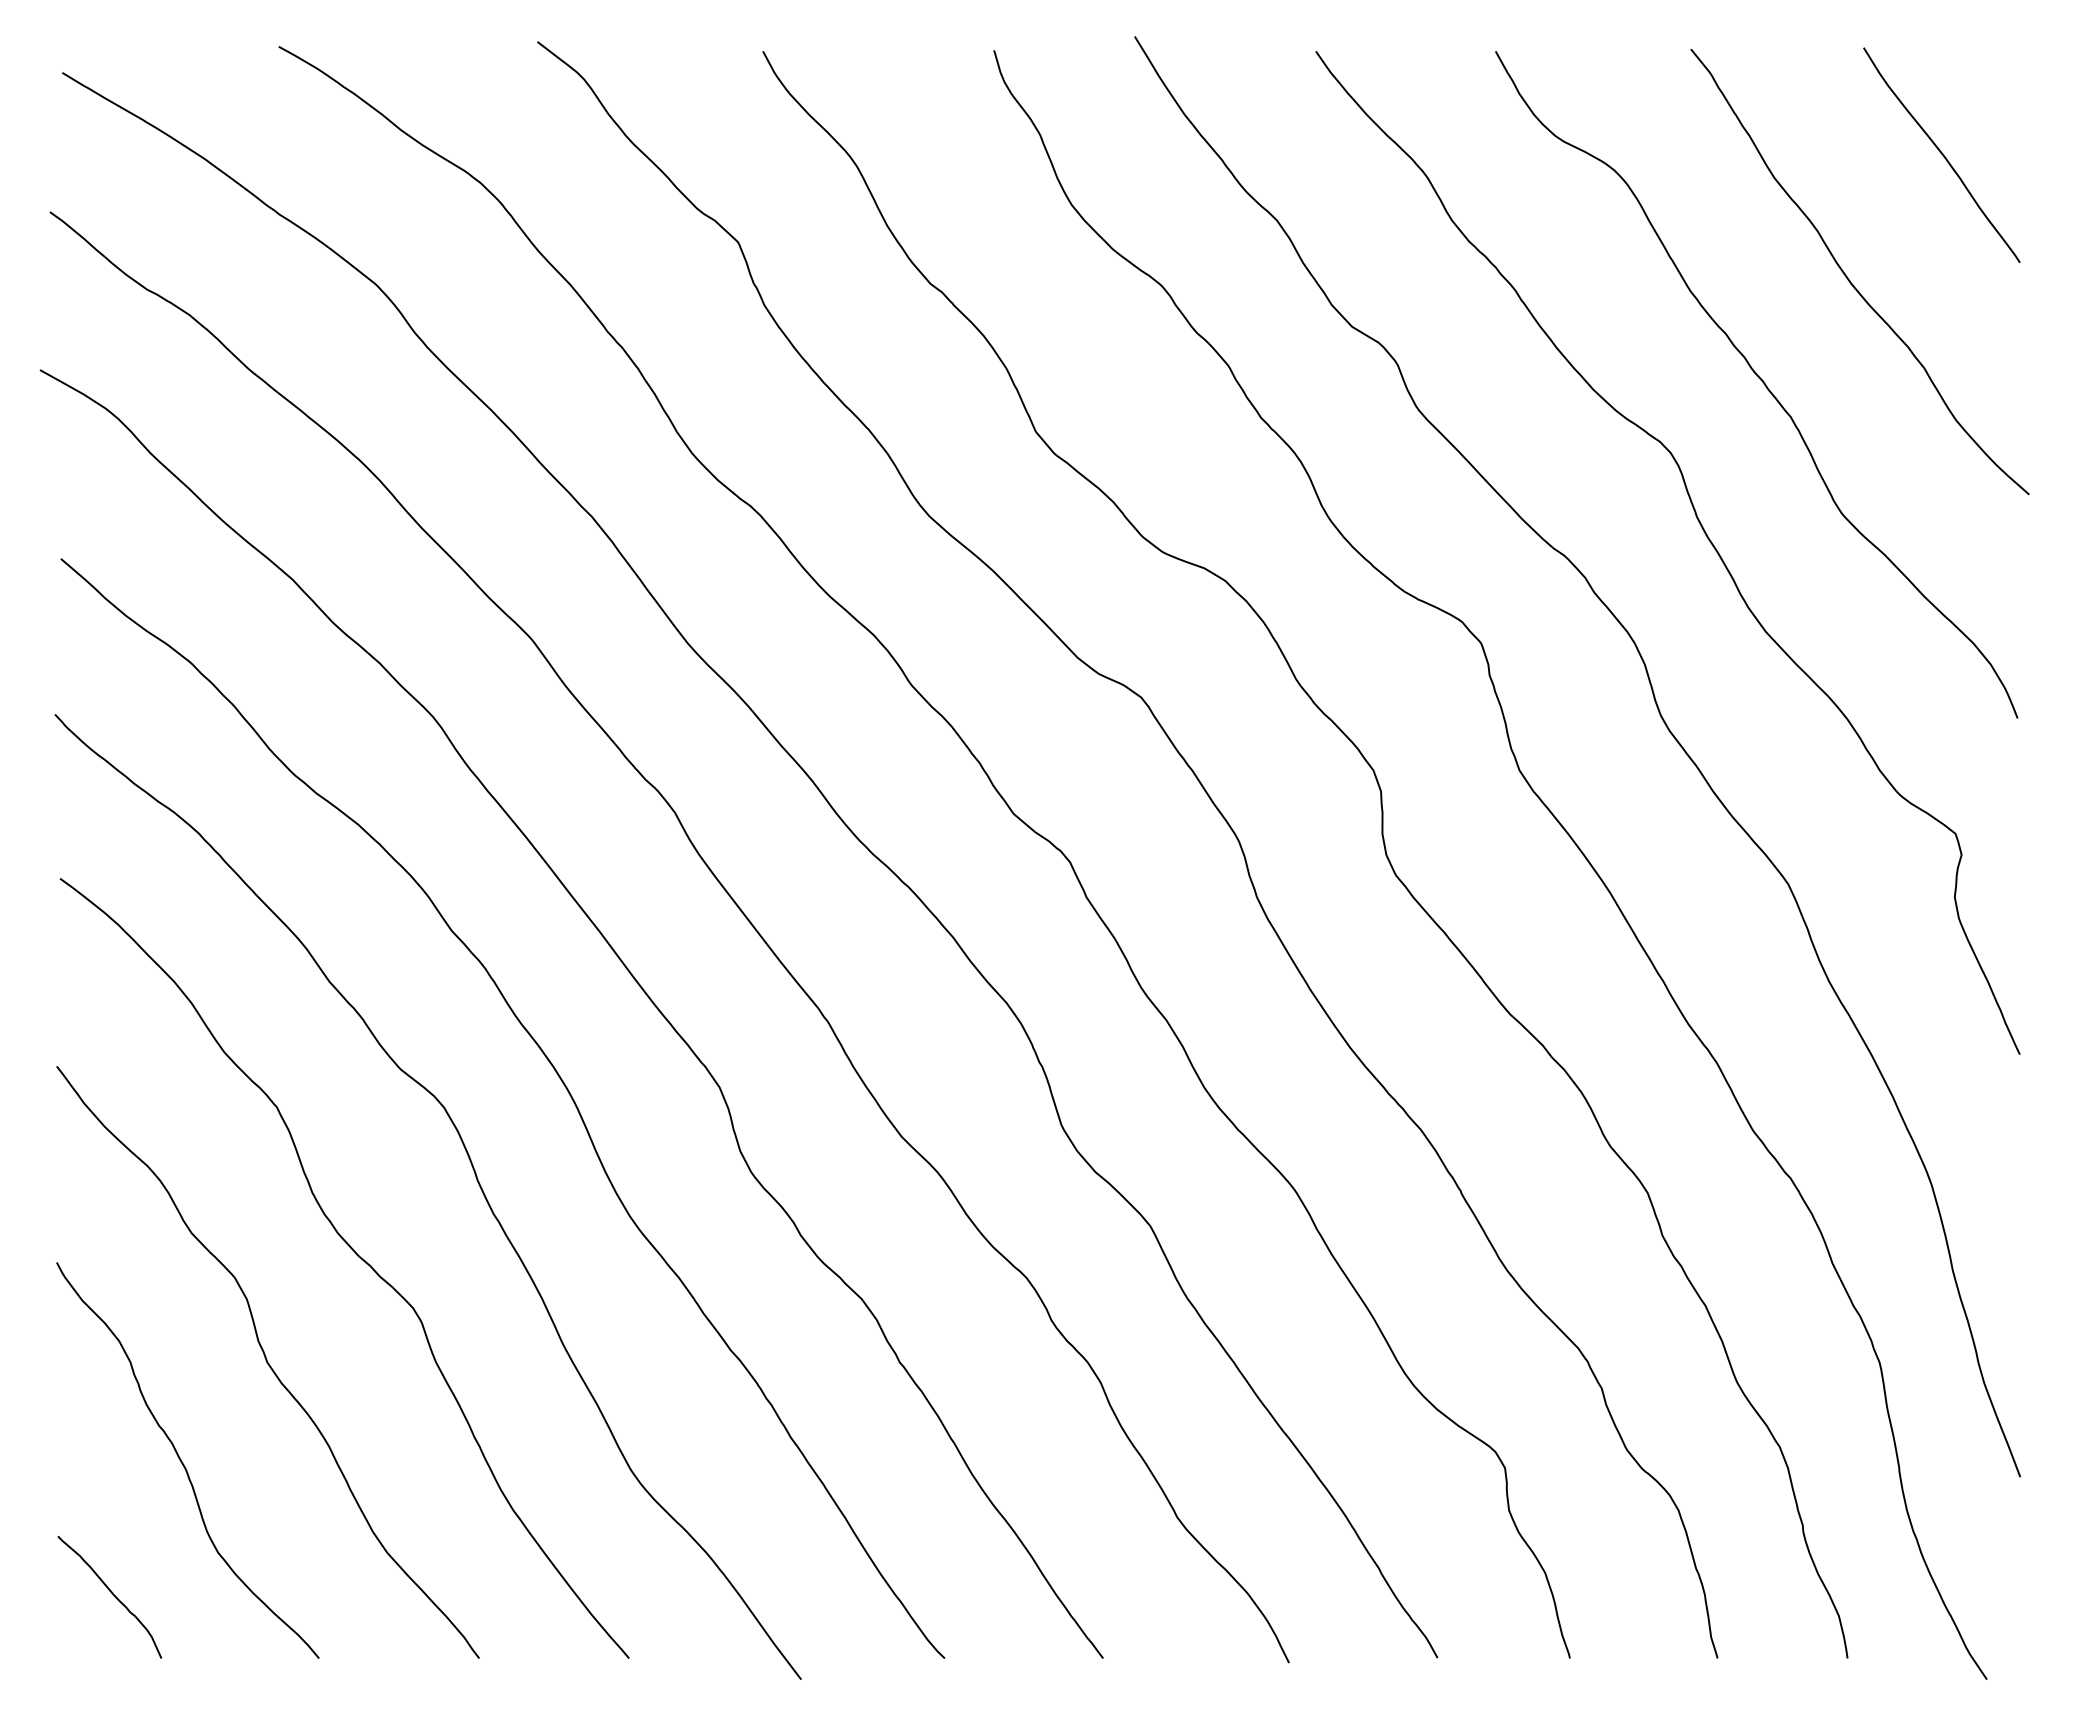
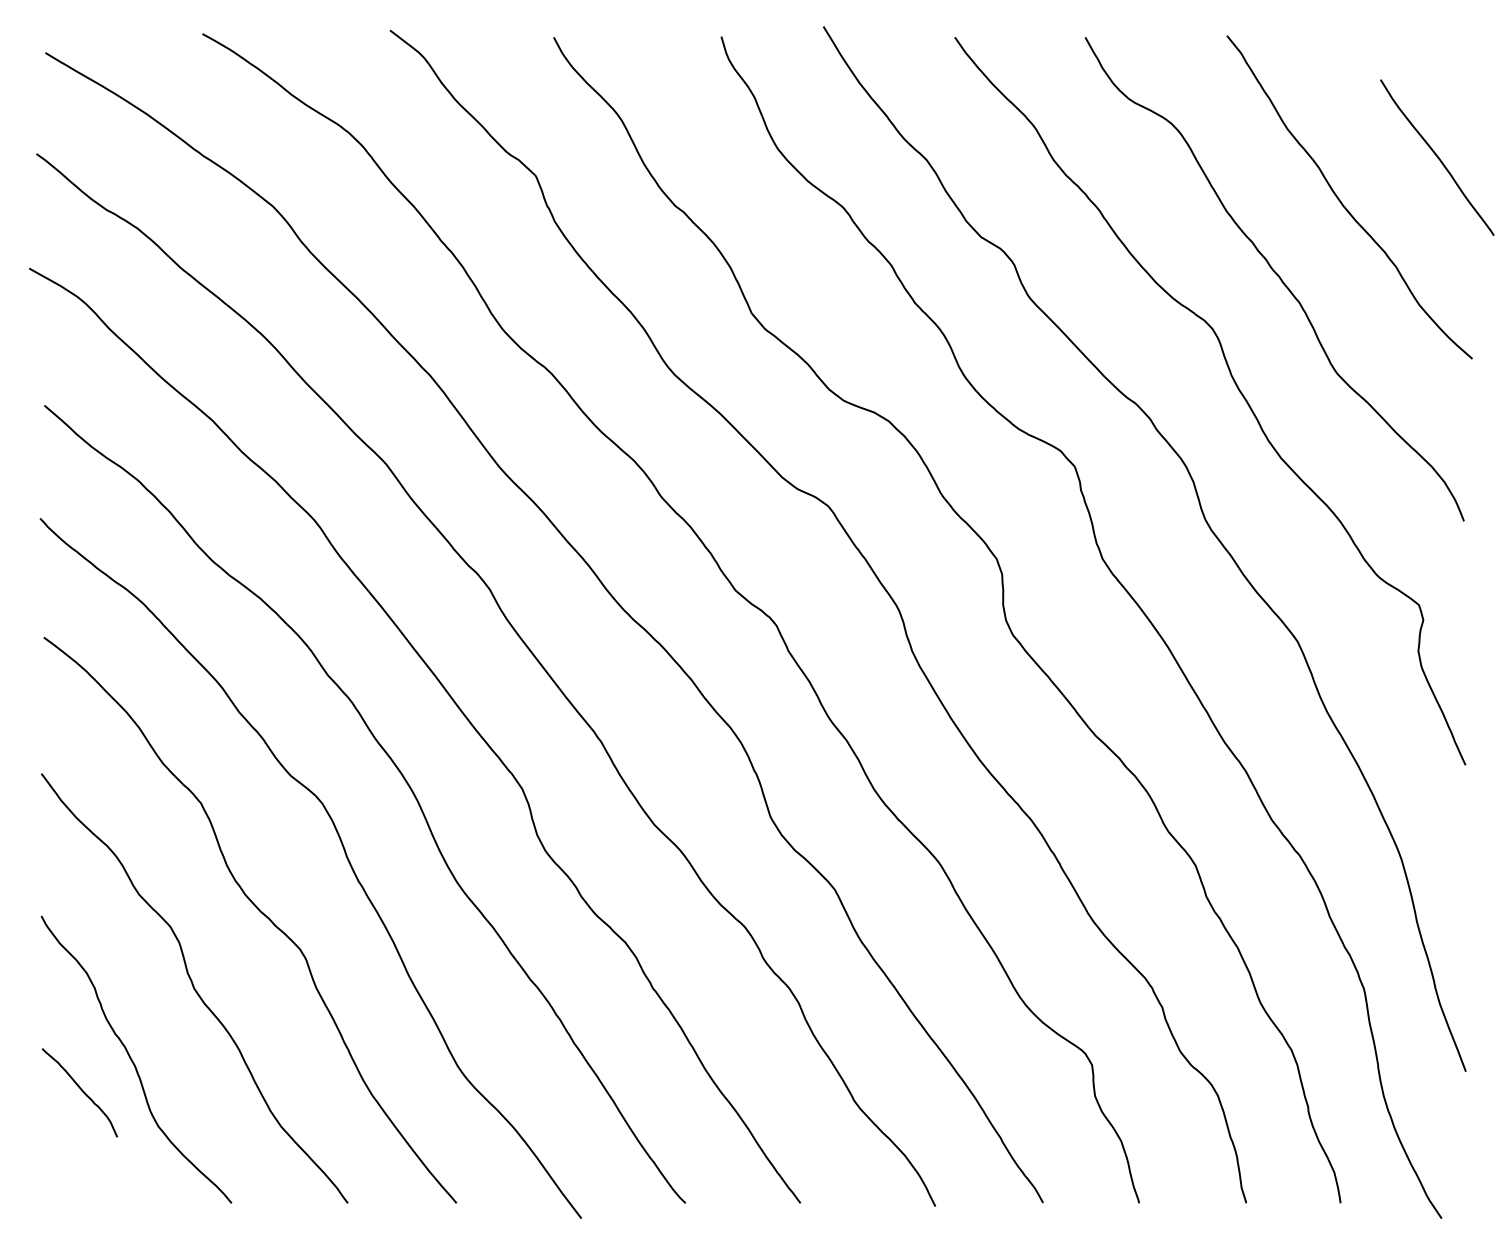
curve: (1941, 154) -> (1437, 157), moved
curve: (111, 1593) -> (81, 1090), moved

